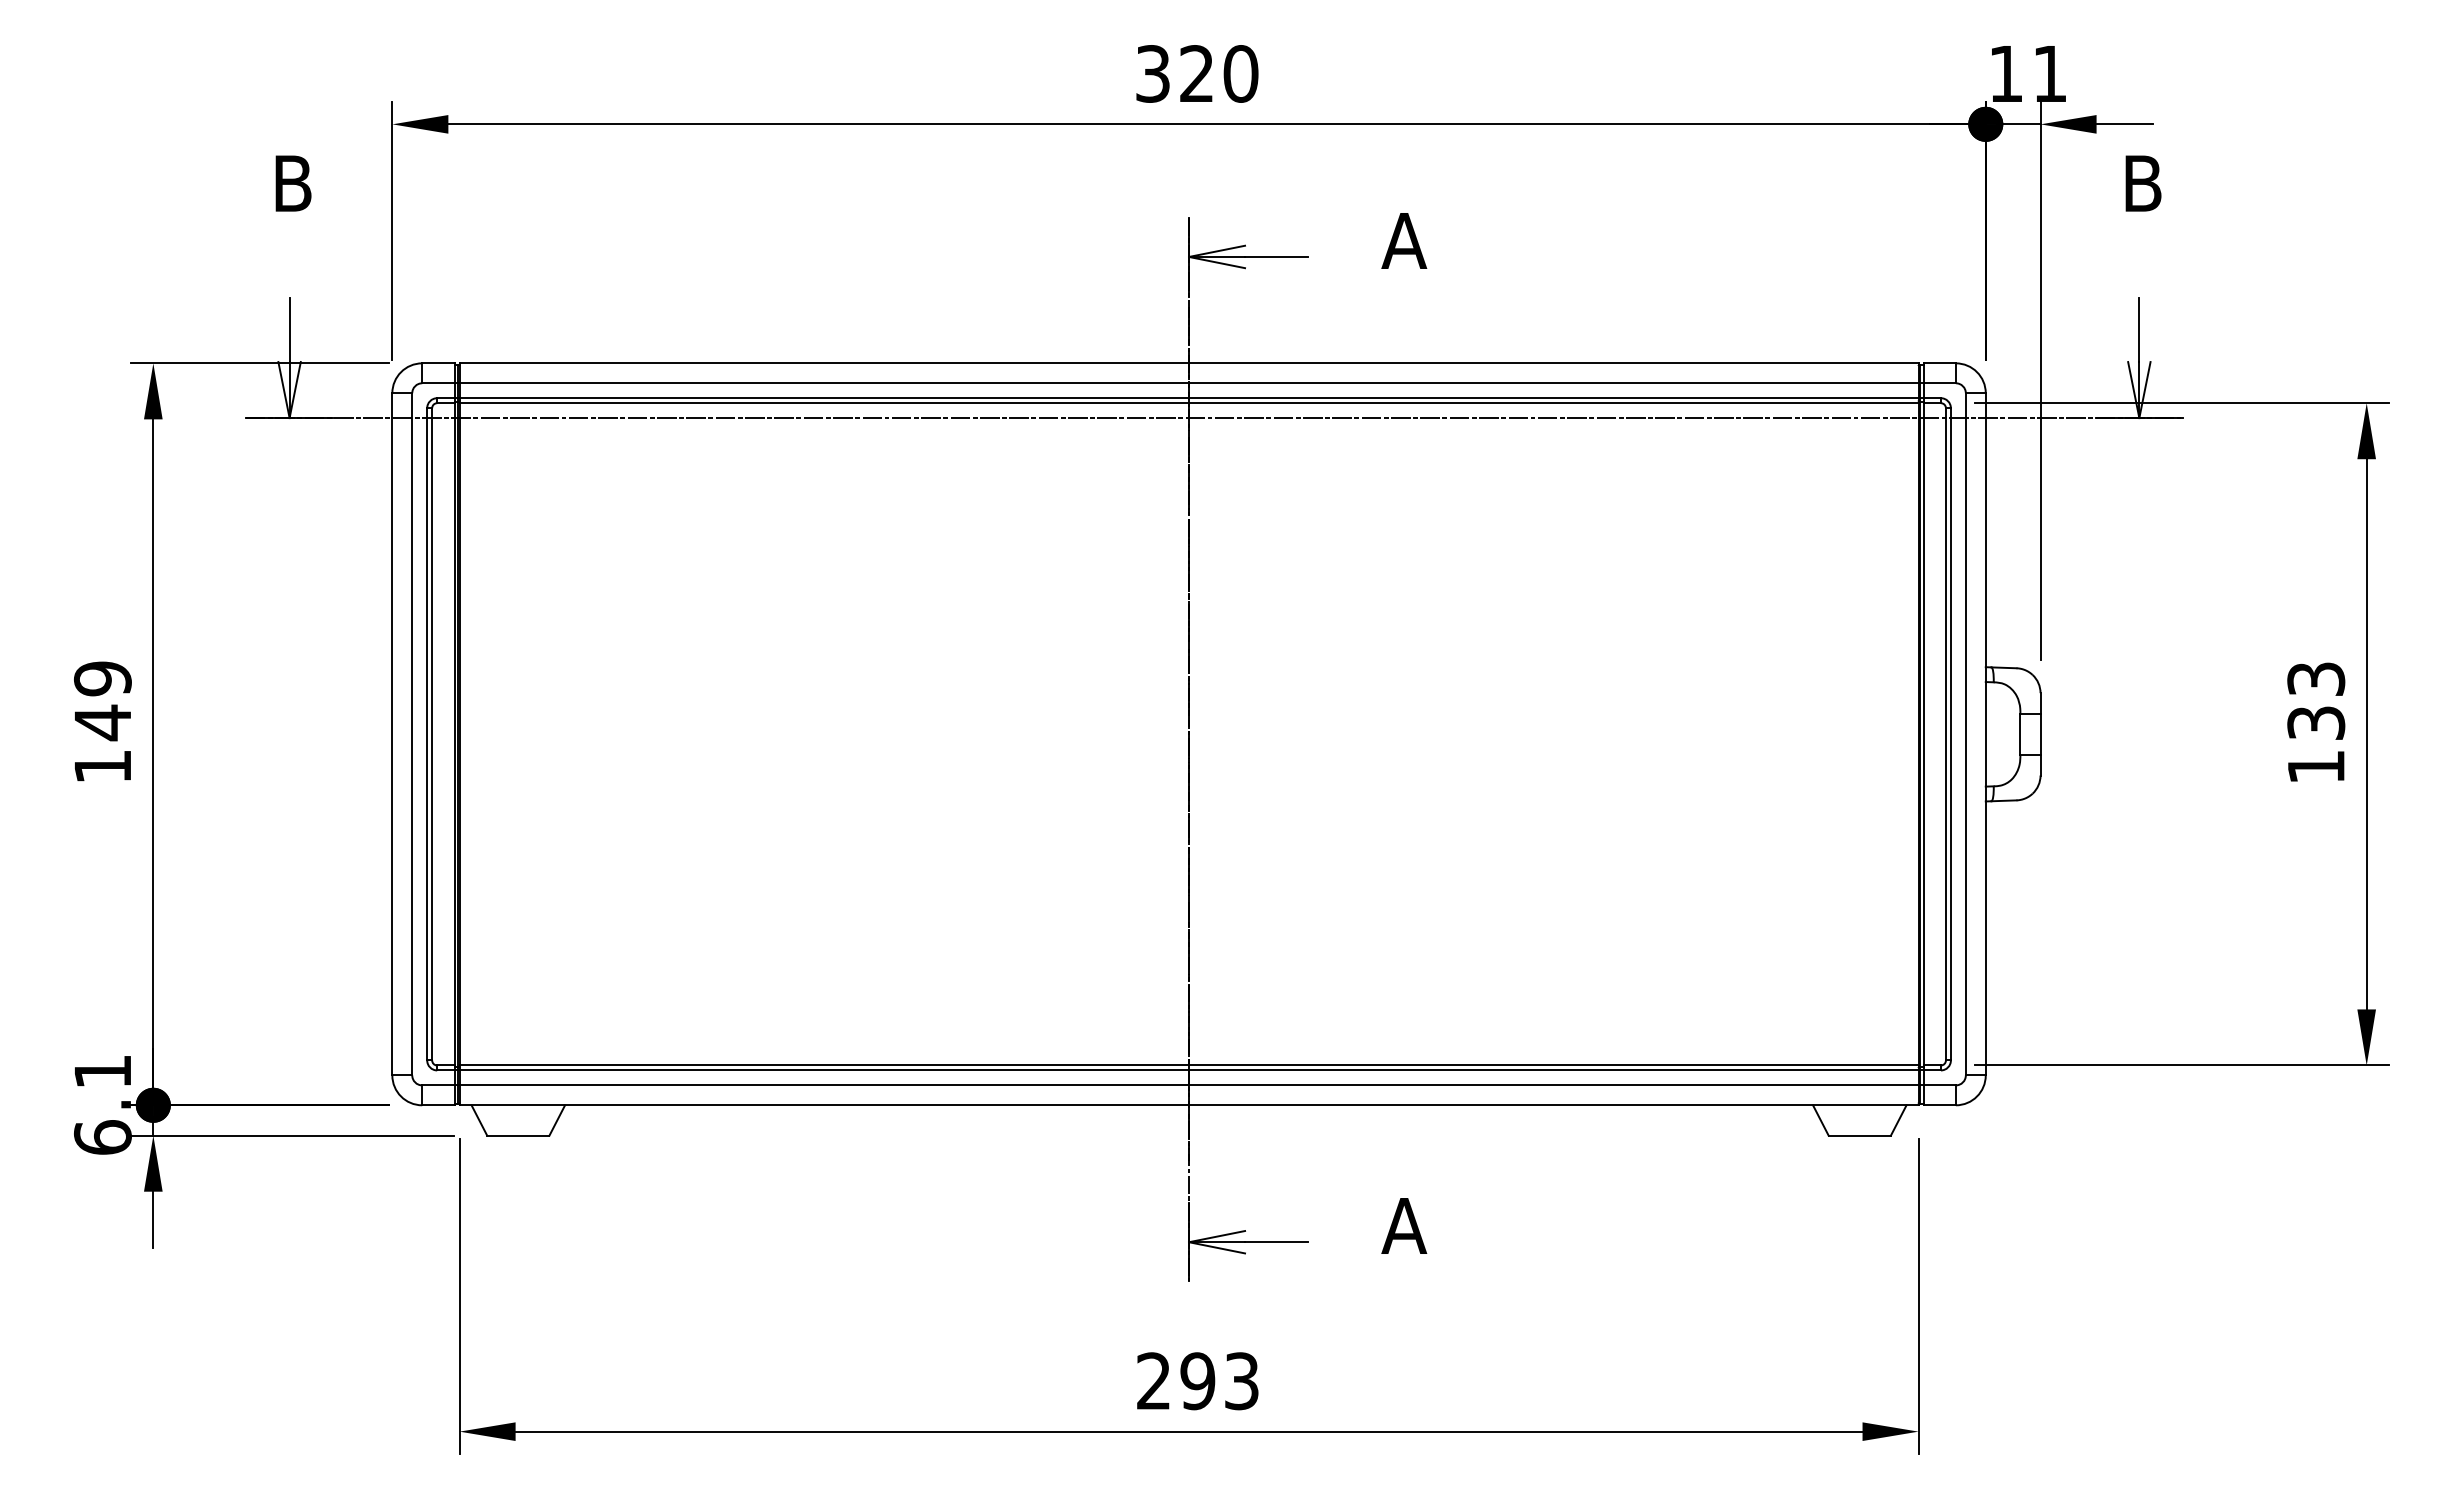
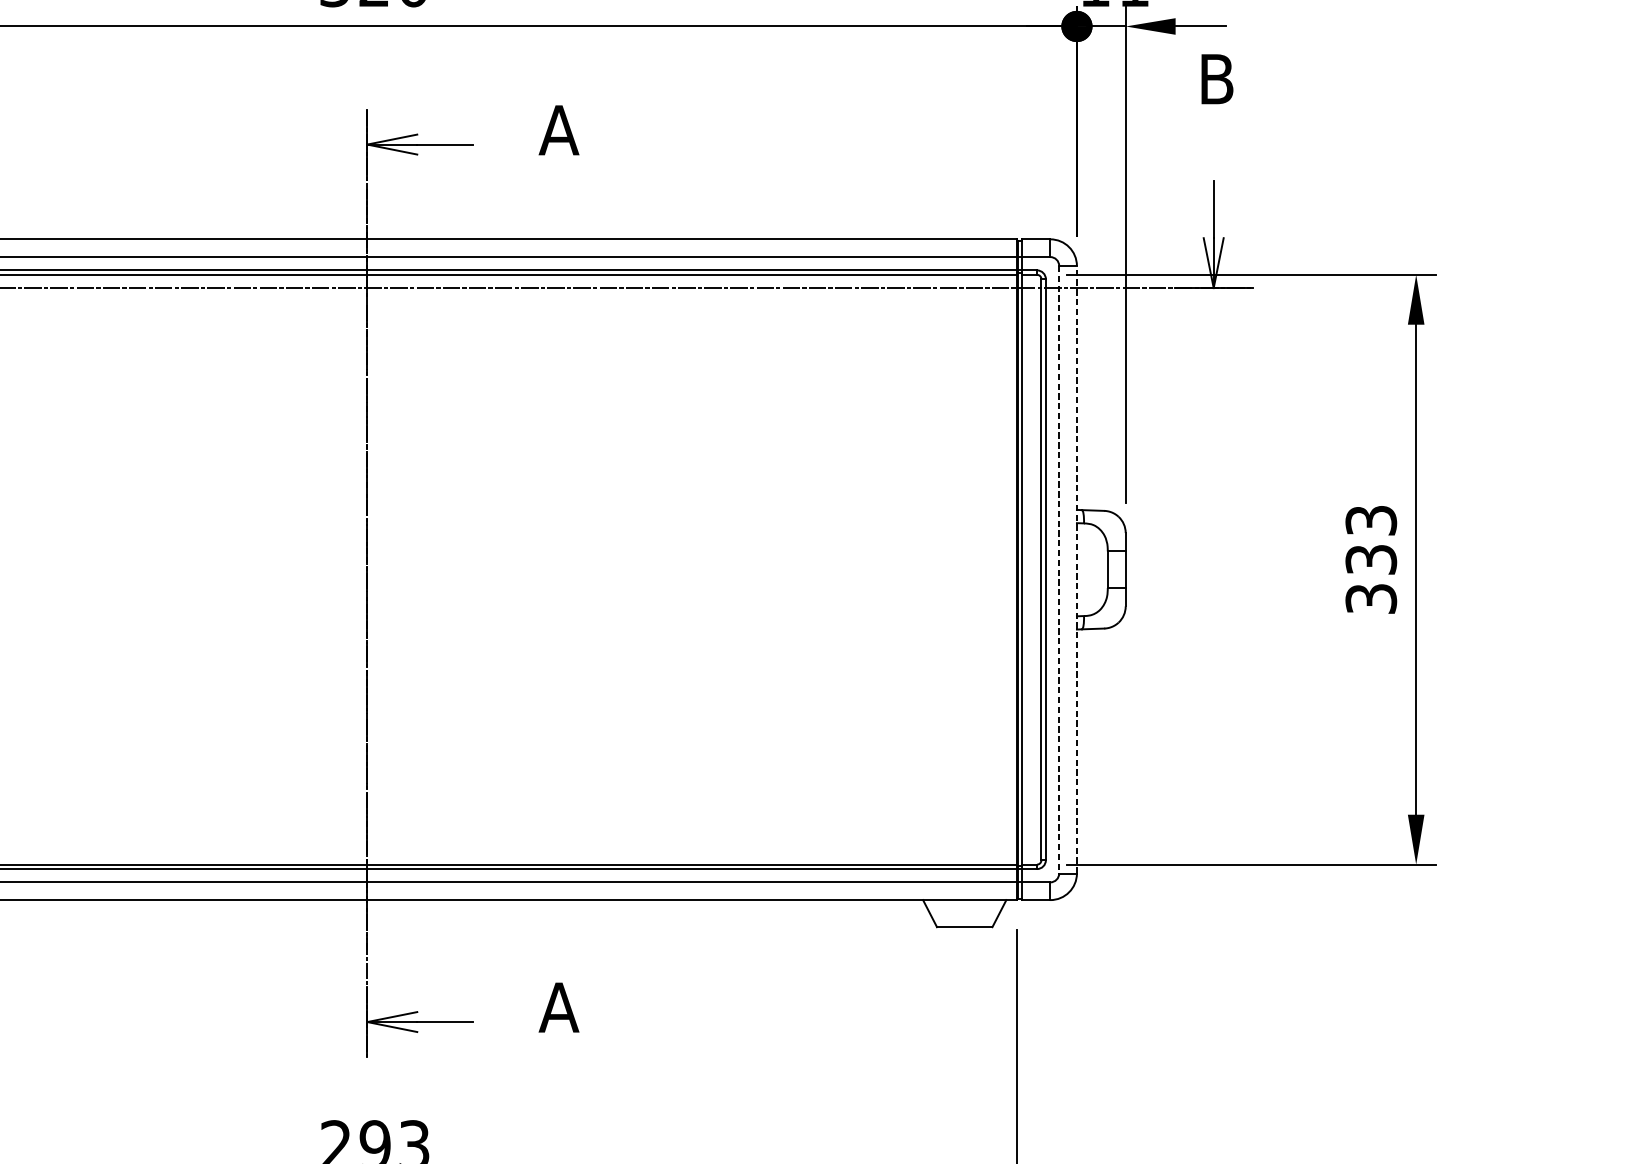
line: (1985, 733) -> (1076, 568), solid -> dashed
line: (1965, 734) -> (1058, 569), solid -> dashed
text: (2316, 766) -> (1371, 598), 133 -> 333

